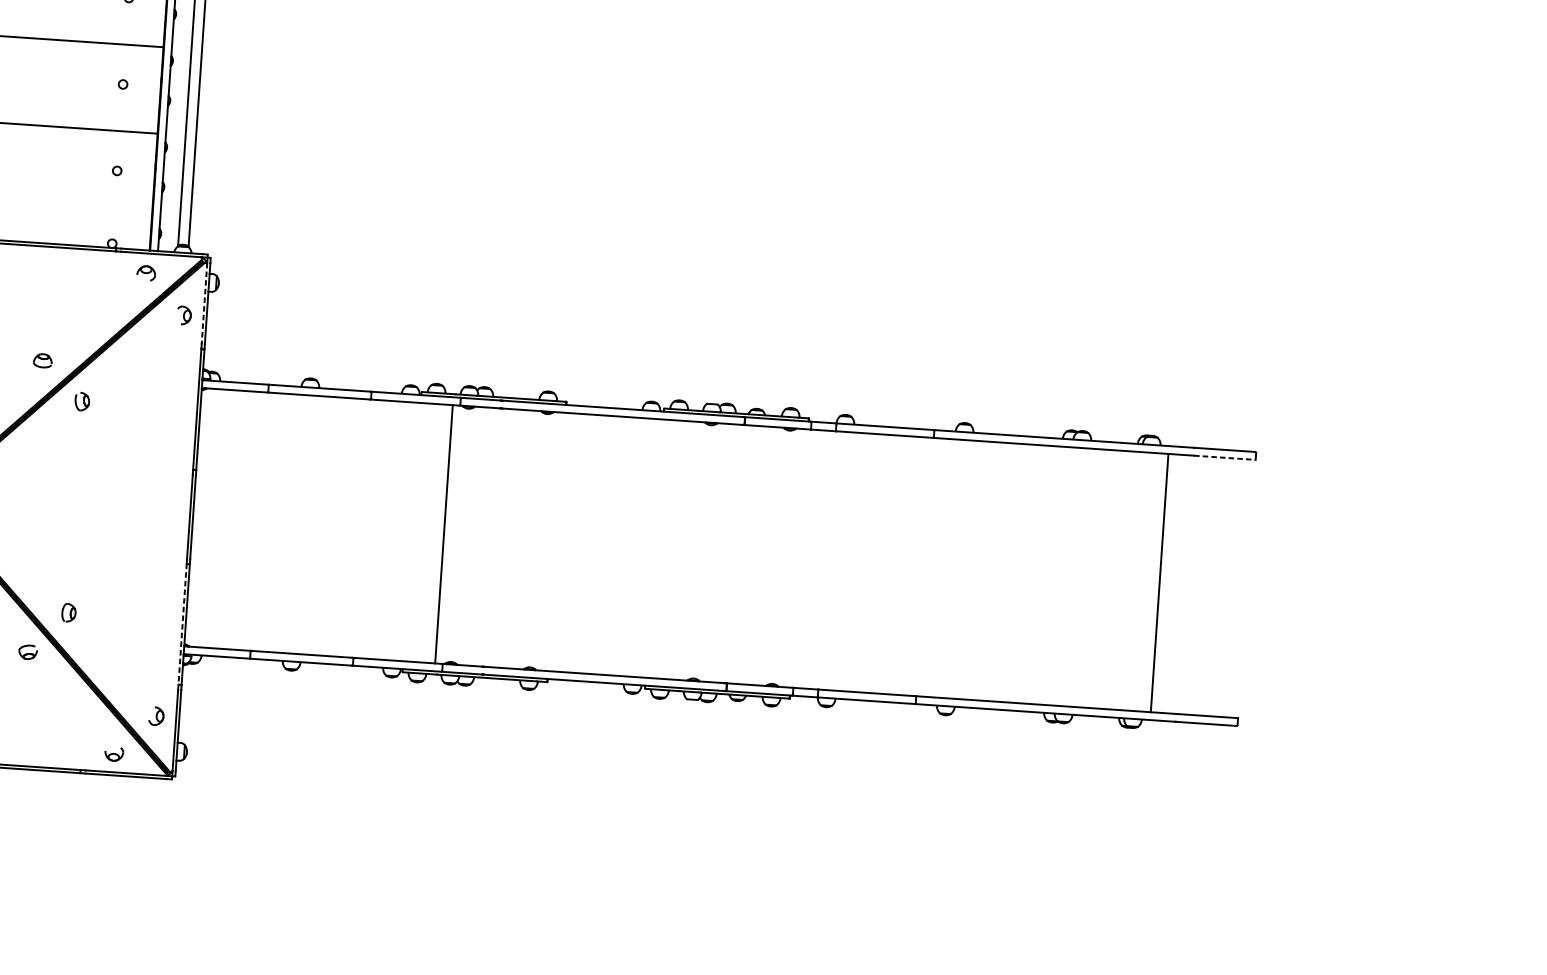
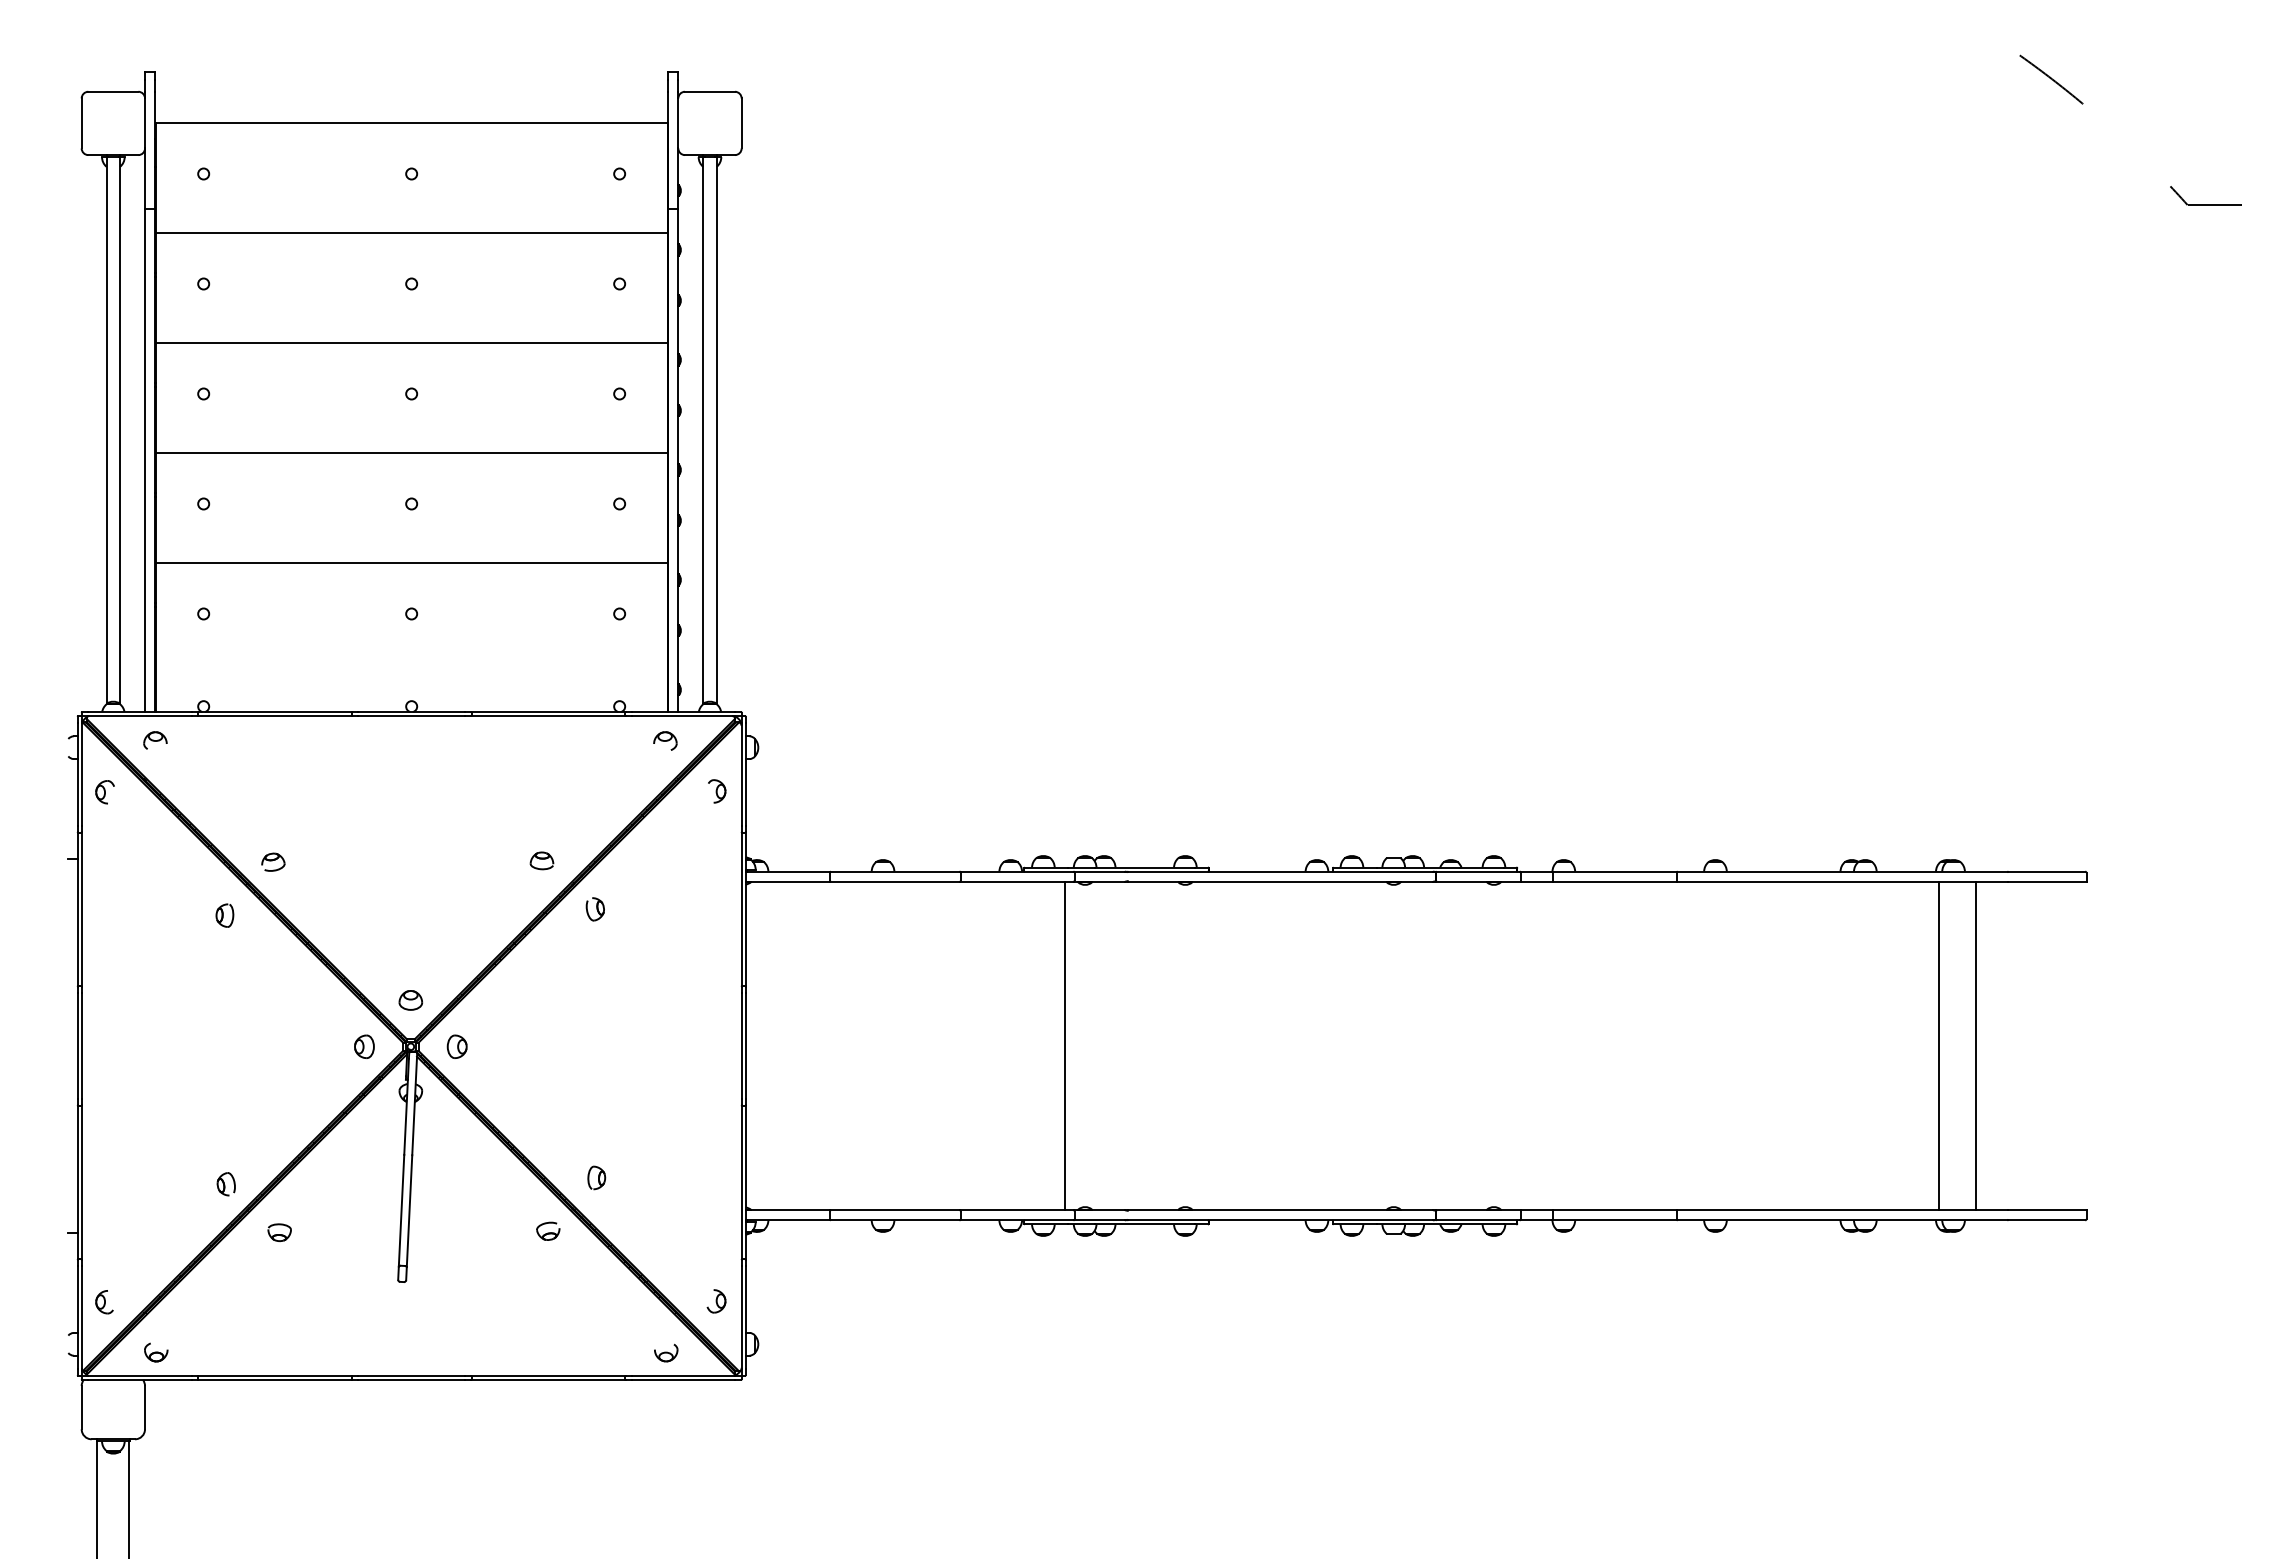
line: (204, 303) -> (741, 774), dashed -> solid
line: (1224, 457) -> (2047, 881), dashed -> solid
line: (1131, 580) -> (1939, 1045), added
line: (182, 625) -> (741, 1183), dashed -> solid

